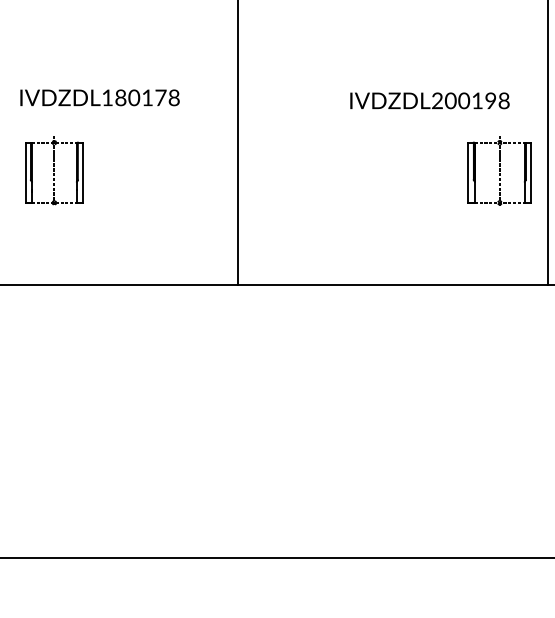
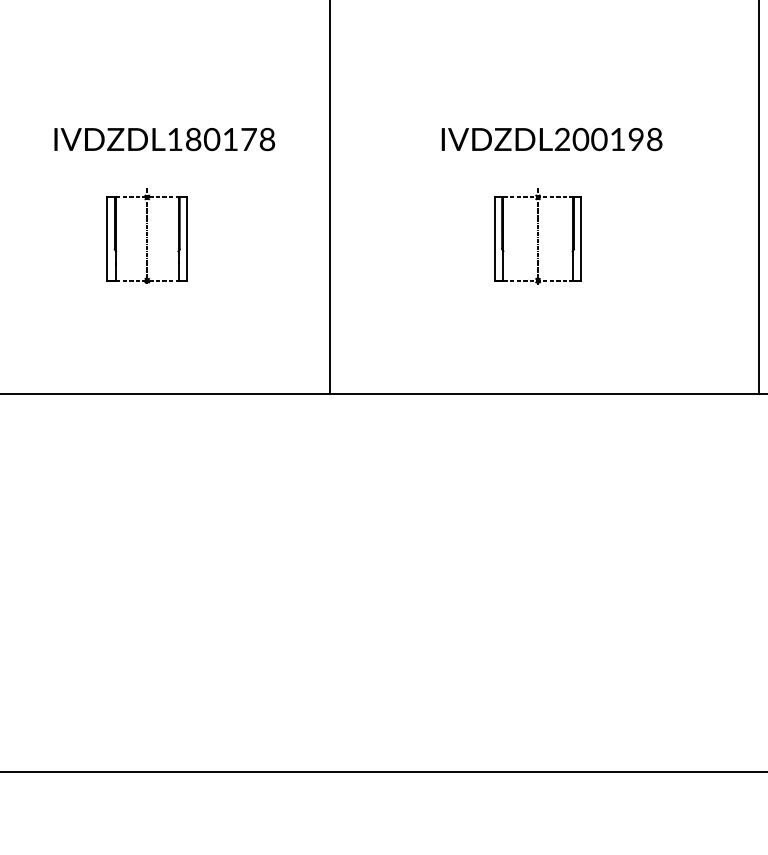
text: (99, 97) -> (163, 138), moved
text: (429, 100) -> (551, 138), moved
part: (54, 170) -> (147, 235), moved
part: (499, 170) -> (537, 235), moved

